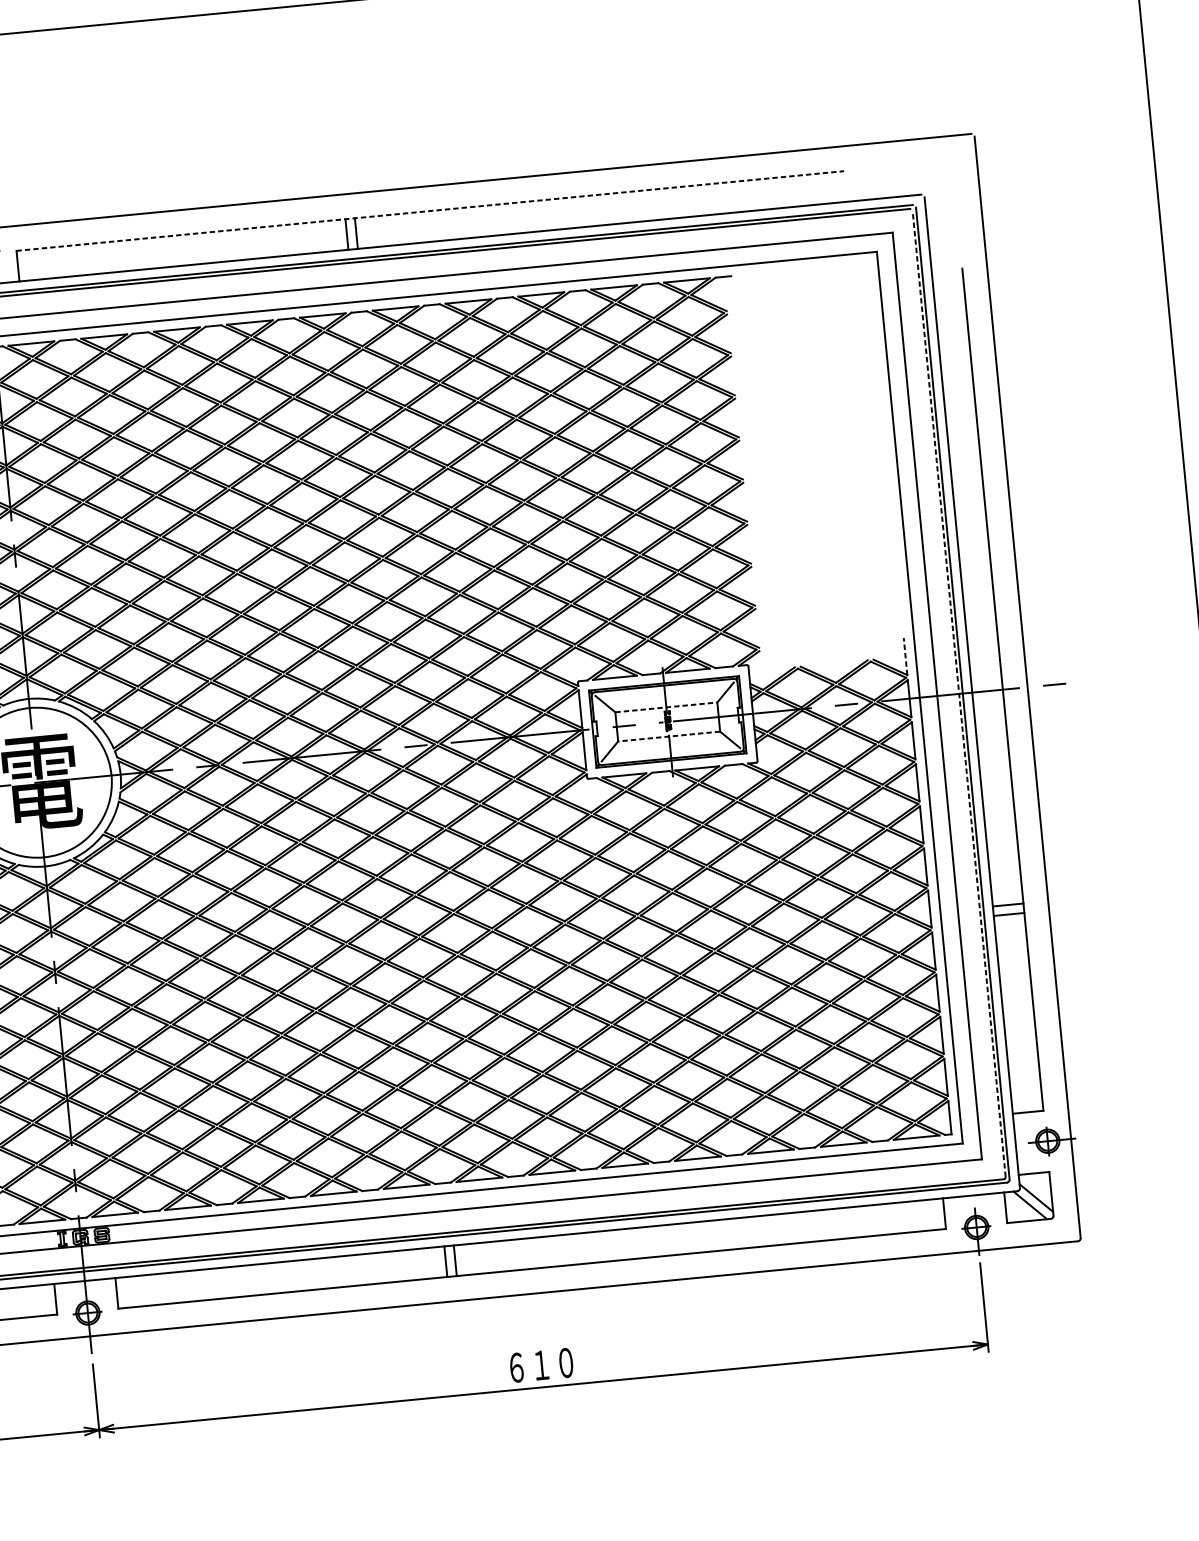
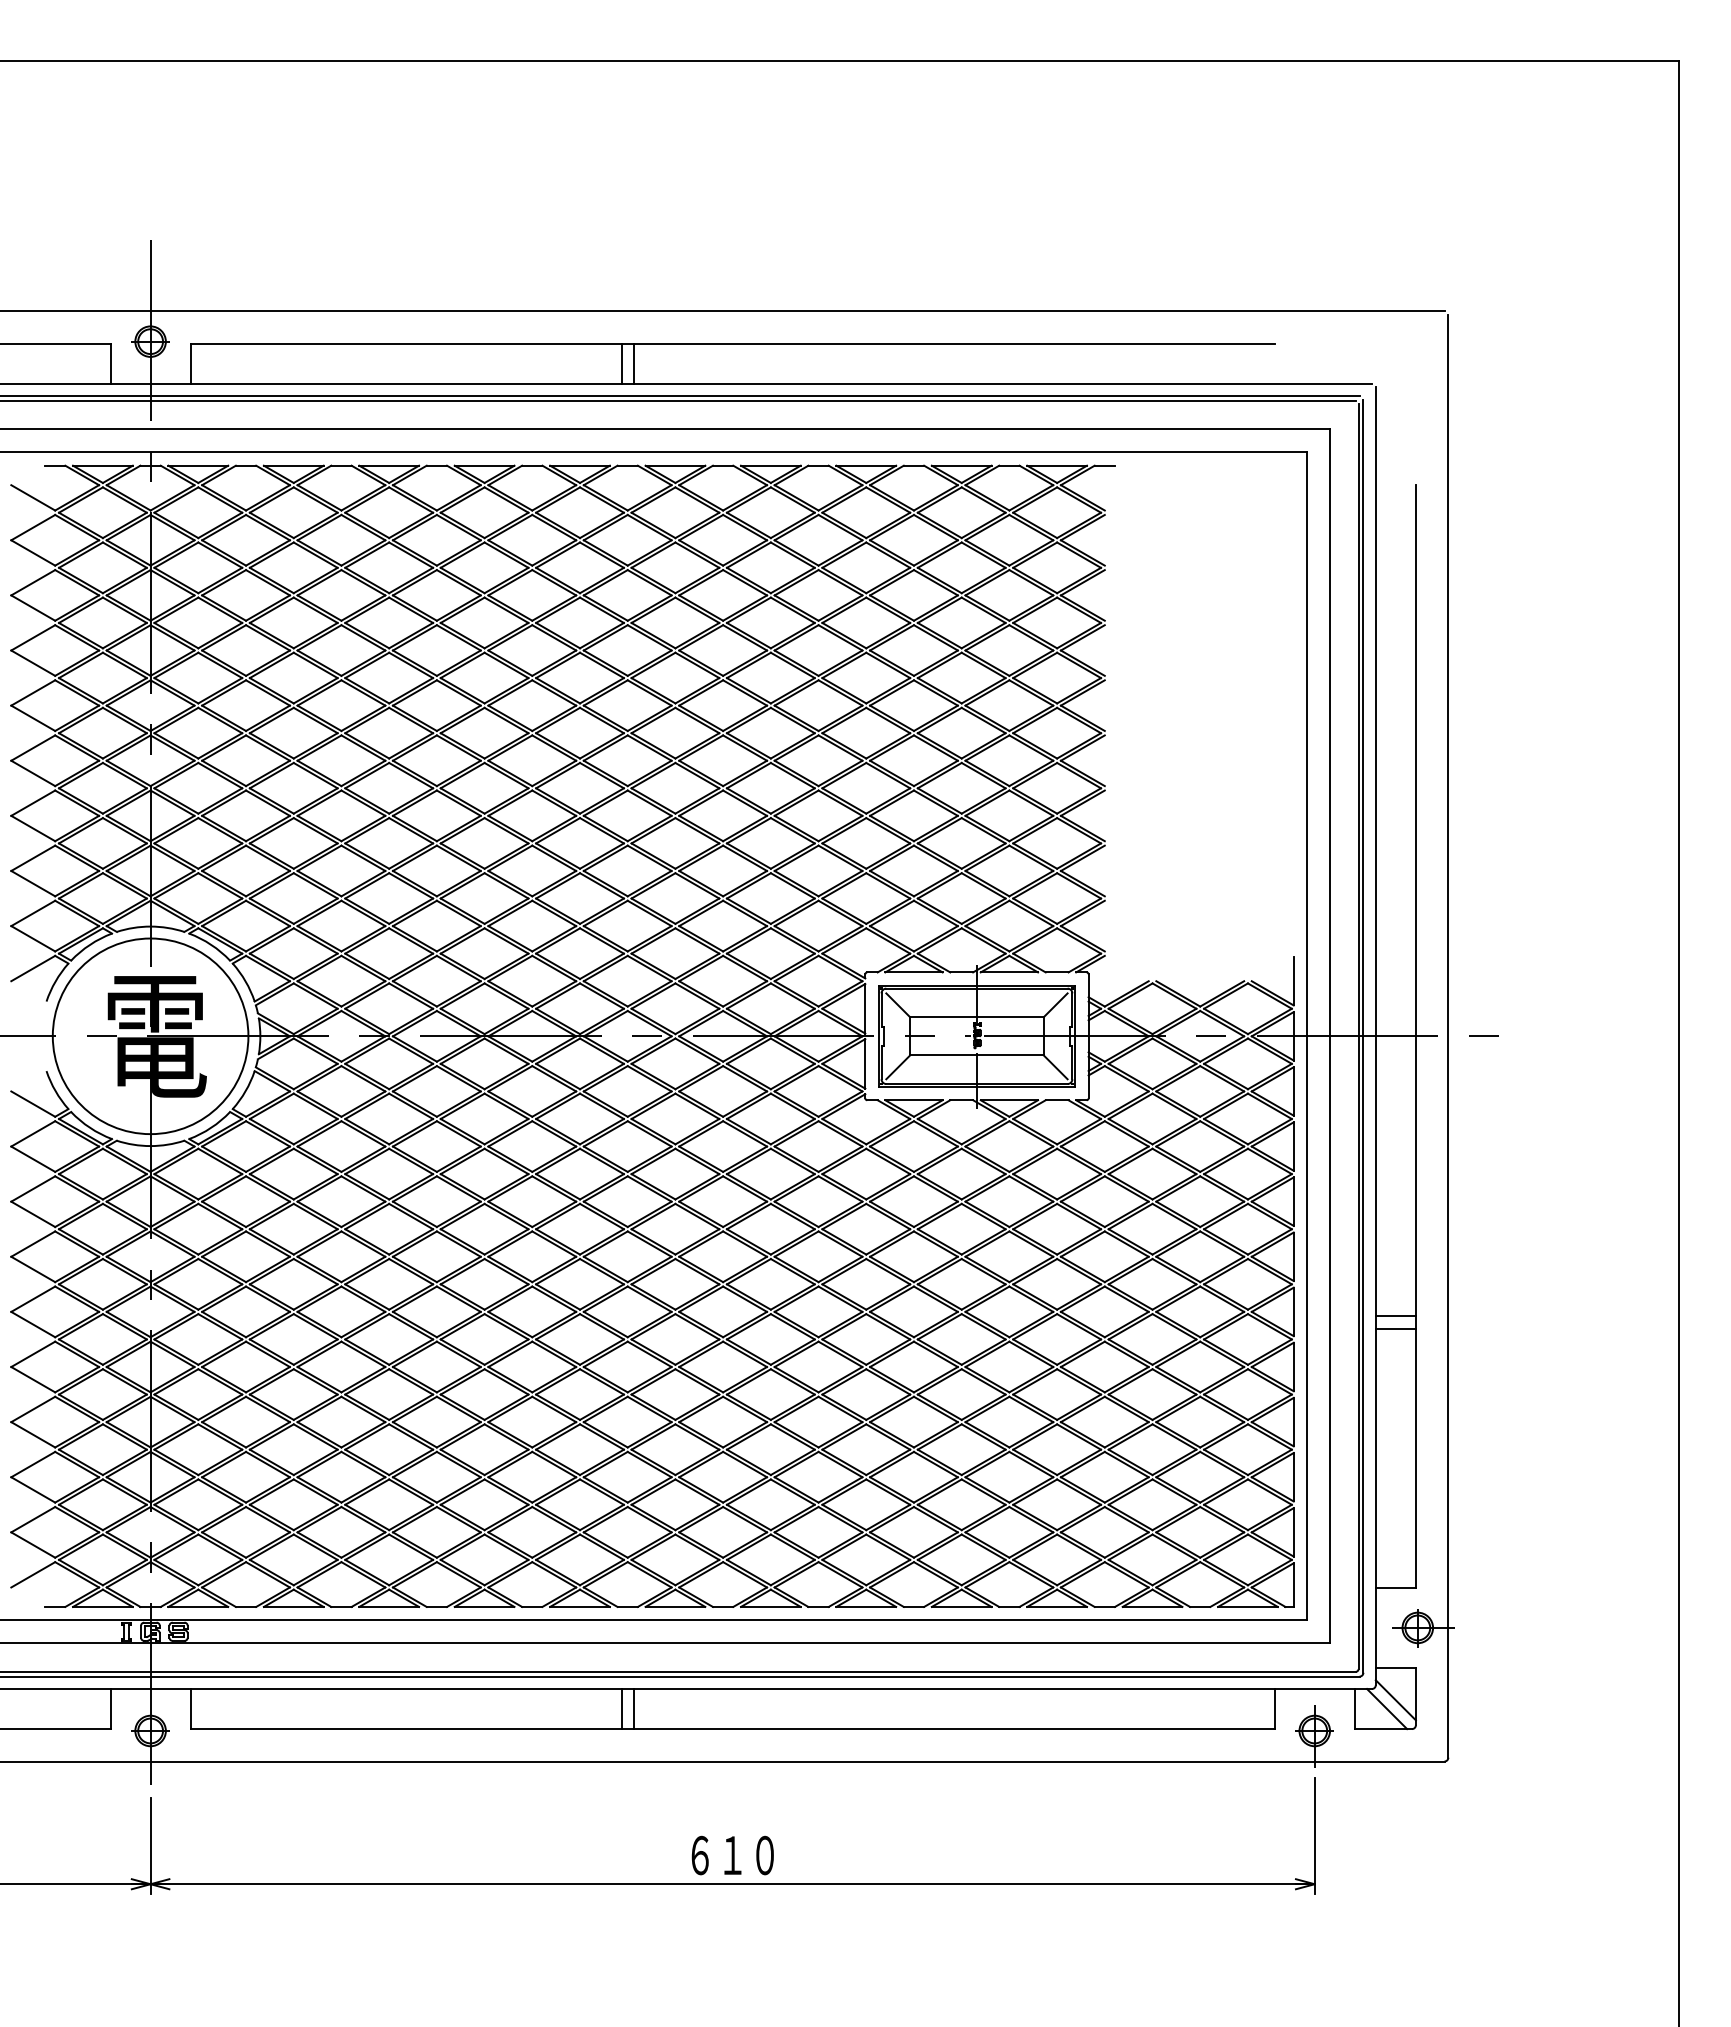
line: (430, 210) -> (732, 343), dashed -> solid
line: (905, 656) -> (1293, 980), dashed -> solid
line: (959, 694) -> (1358, 1036), dashed -> solid
line: (666, 707) -> (976, 1017), dashed -> solid
line: (668, 736) -> (976, 1055), dashed -> solid

